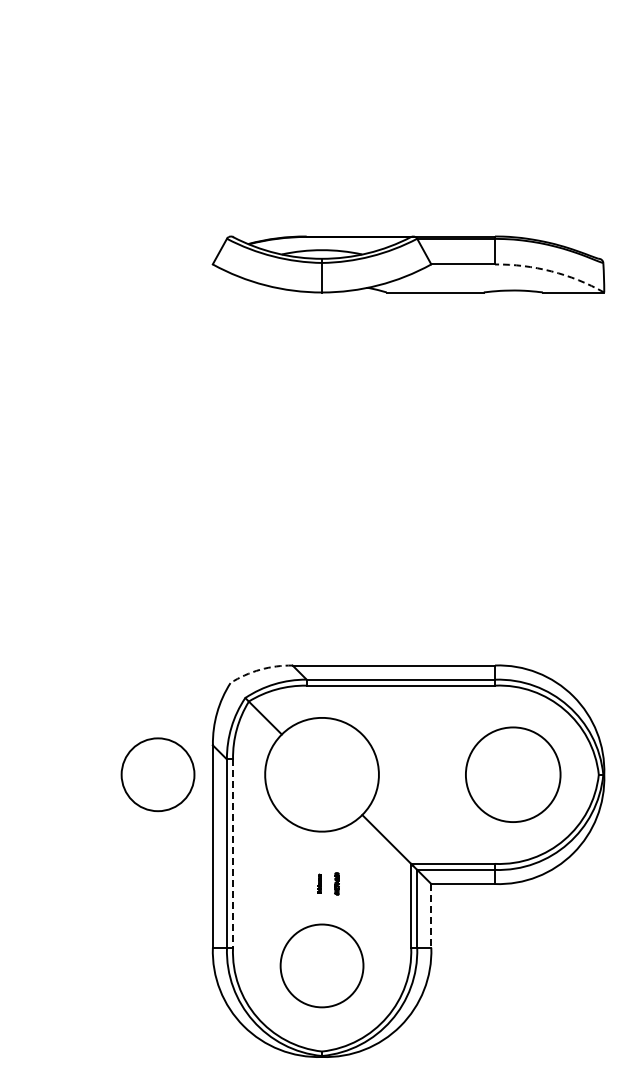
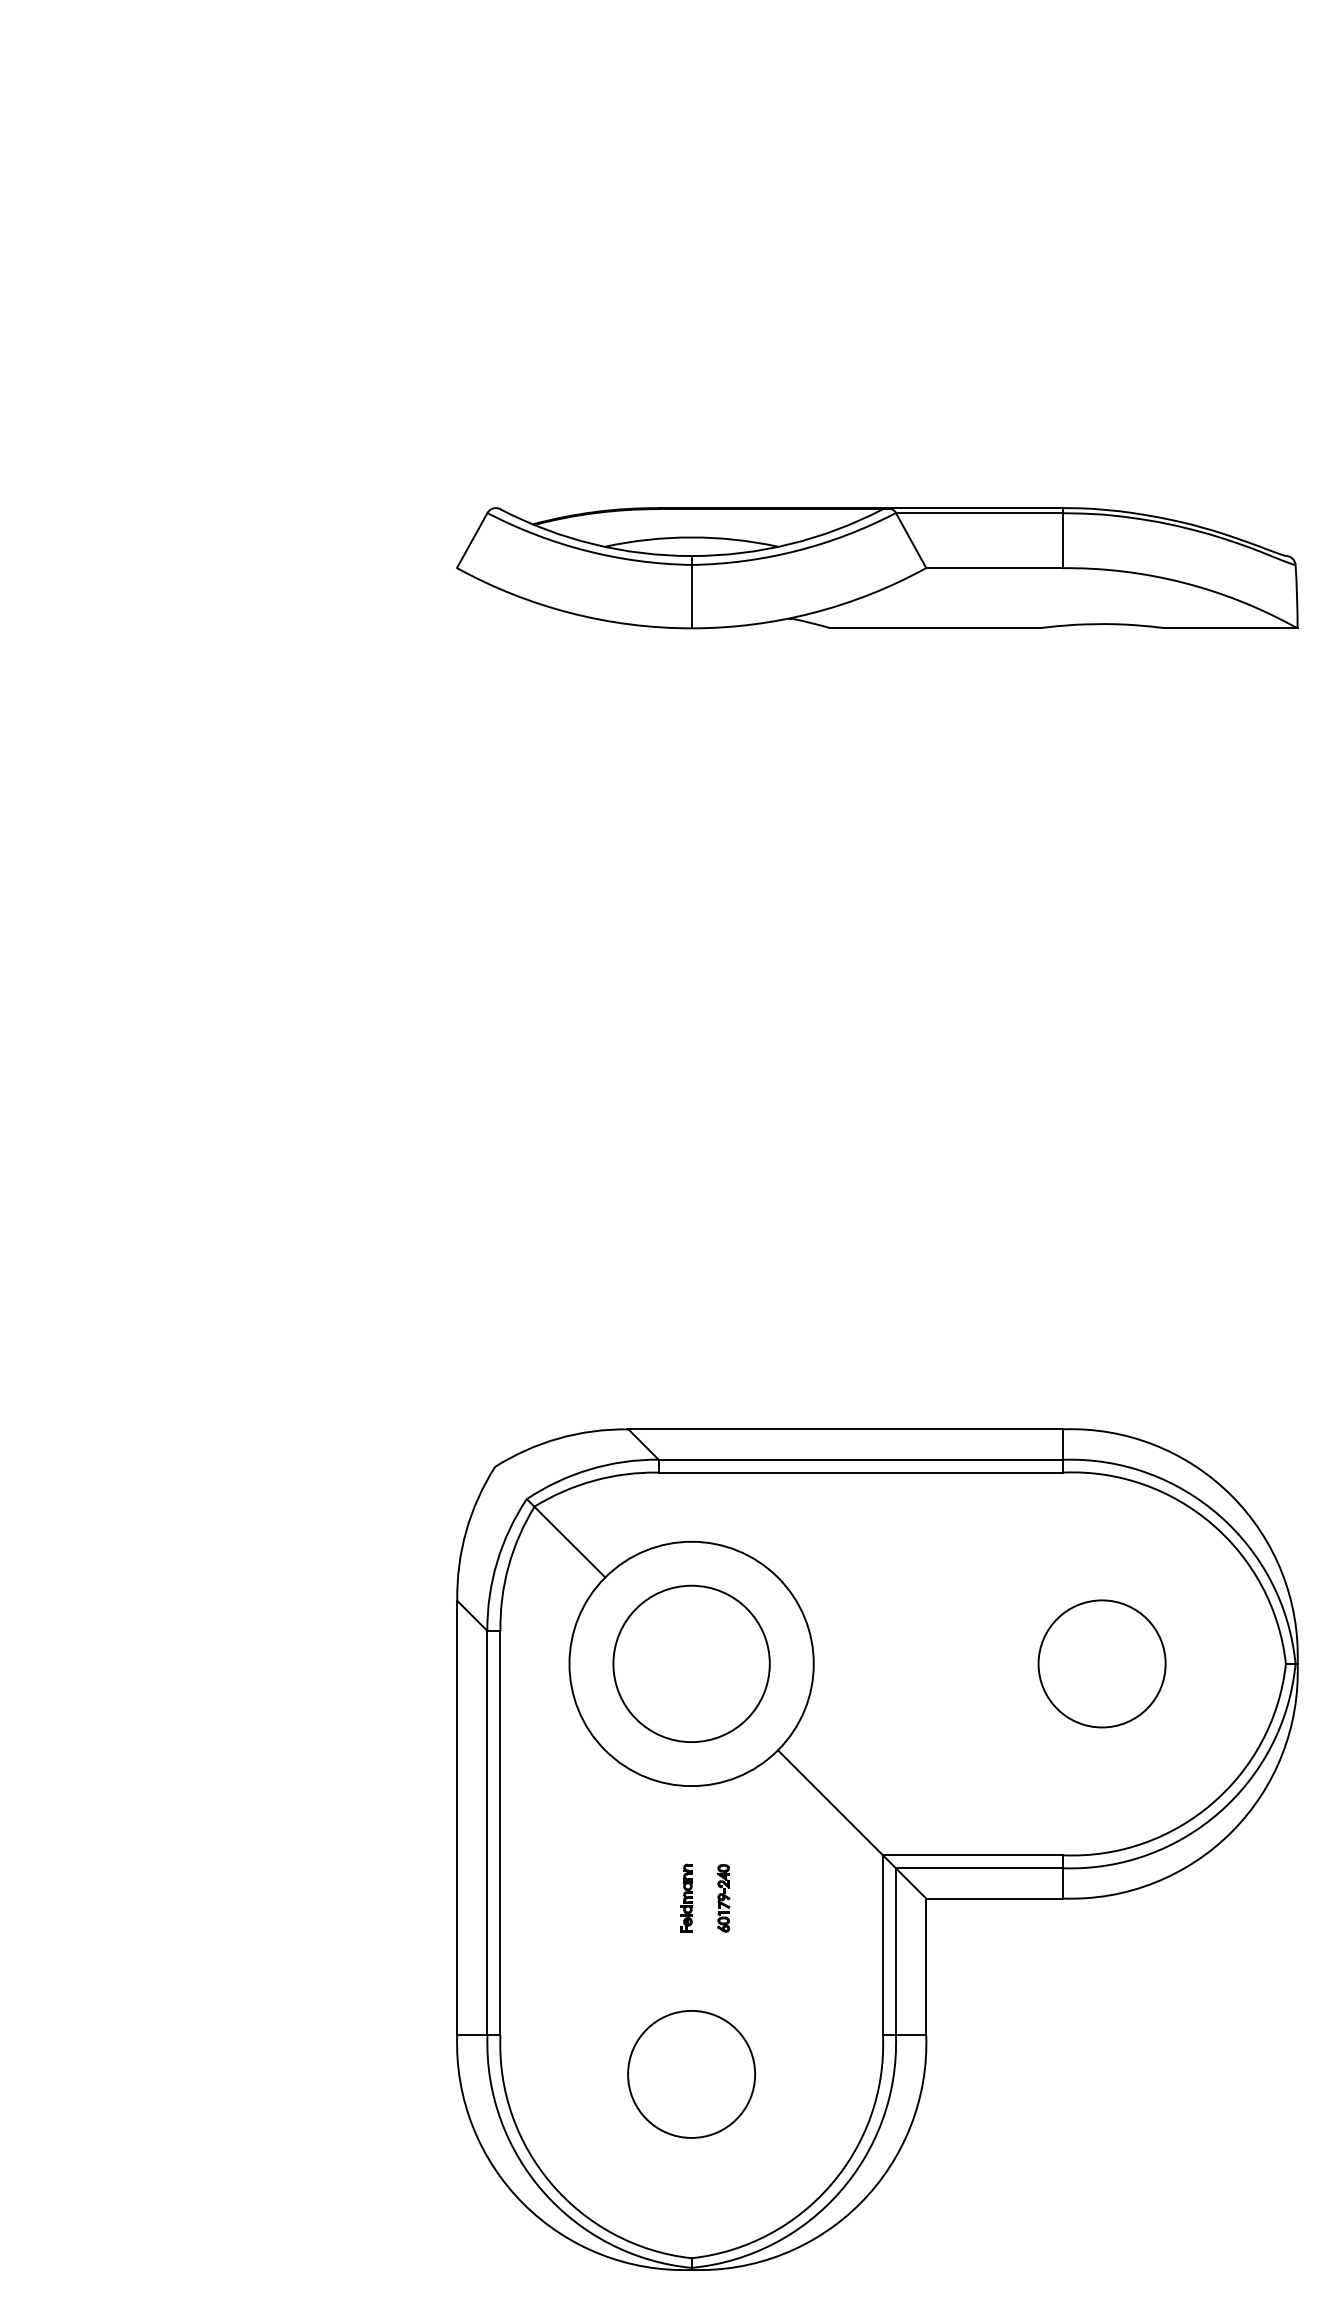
arc: (551, 271) -> (1184, 583), dashed -> solid
arc: (260, 669) -> (559, 1437), dashed -> solid
circle: (157, 774) -> (690, 1663), moved
circle: (512, 774) -> (1100, 1663), size x0.62
line: (233, 854) -> (501, 1835), dashed -> solid
part: (319, 883) -> (686, 1897), size x1.67
part: (336, 883) -> (722, 1897), size x1.43
line: (431, 915) -> (926, 1966), dashed -> solid
circle: (321, 965) -> (690, 2073), size x0.71

